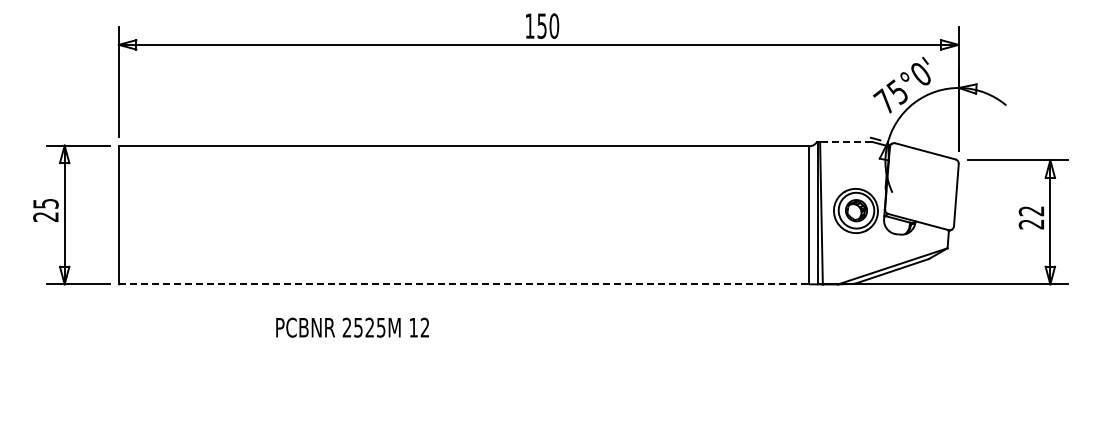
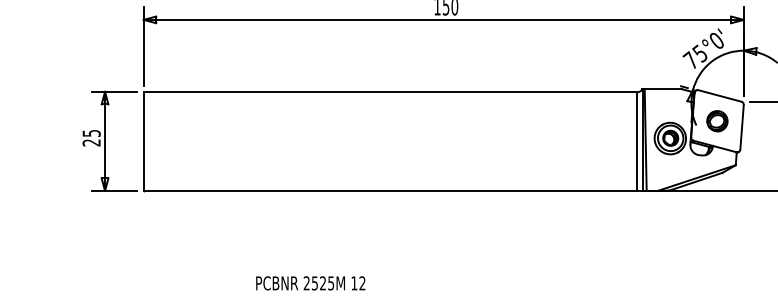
line: (845, 142) -> (662, 89), dashed -> solid
part: (921, 186) -> (717, 121), added
line: (464, 284) -> (390, 191), dashed -> solid
text: (352, 327) -> (310, 283), moved

